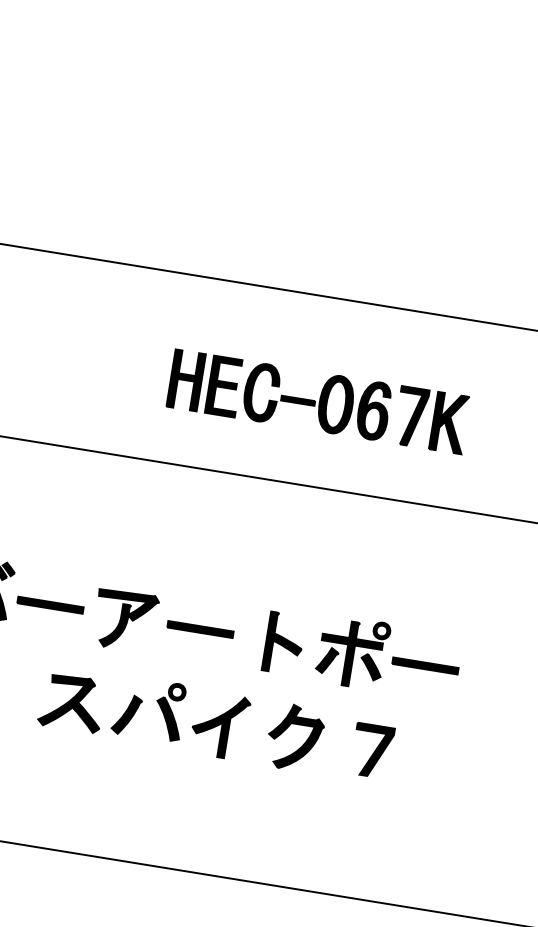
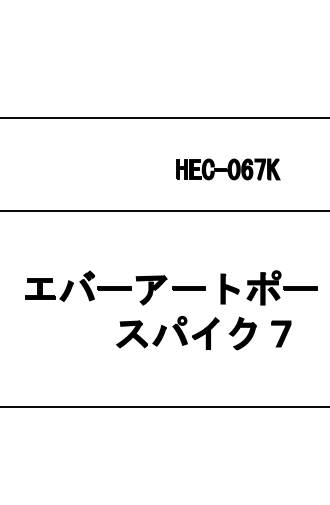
part: (319, 402) -> (228, 169), size x0.7

